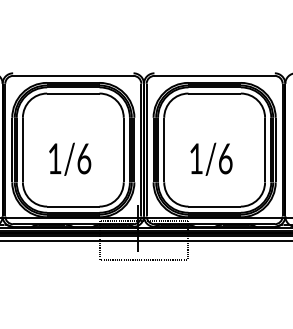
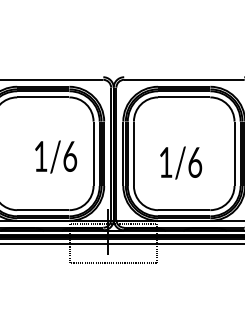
text: (70, 158) -> (56, 156), moved

